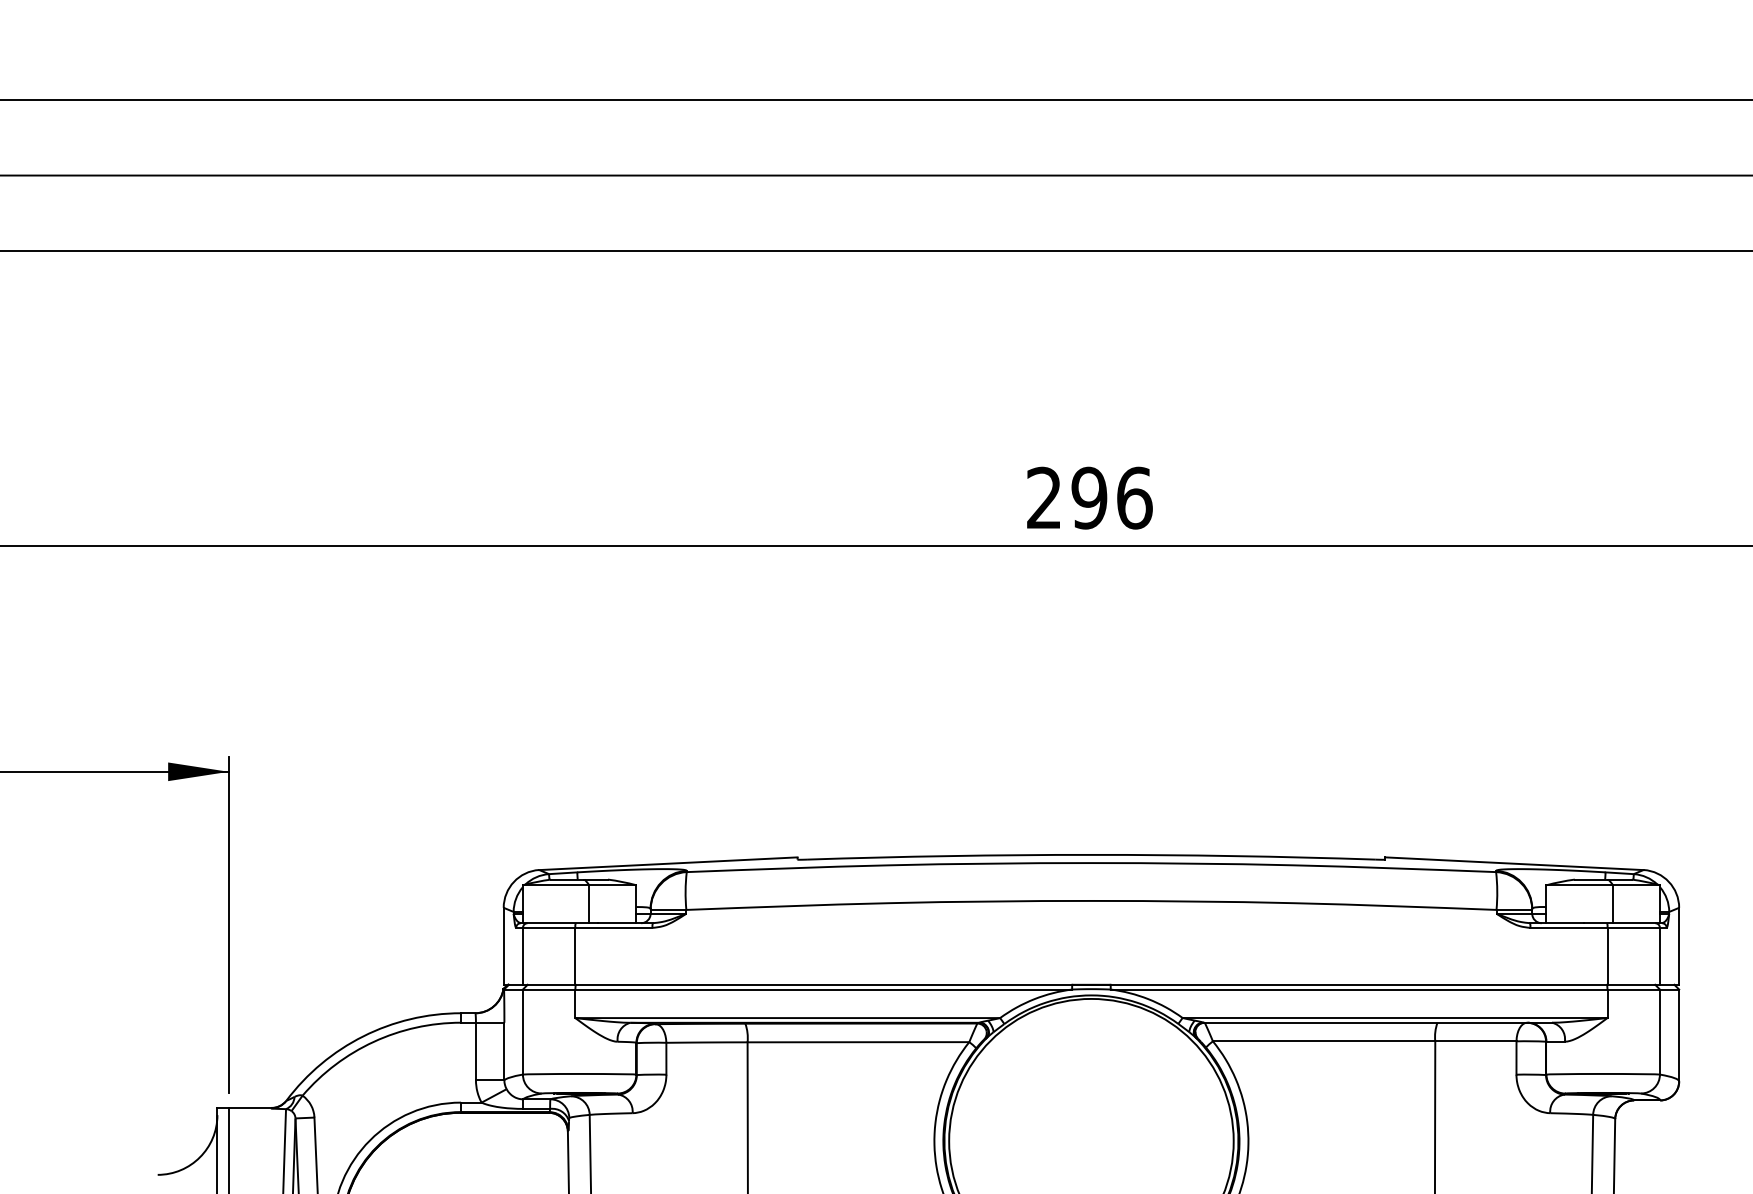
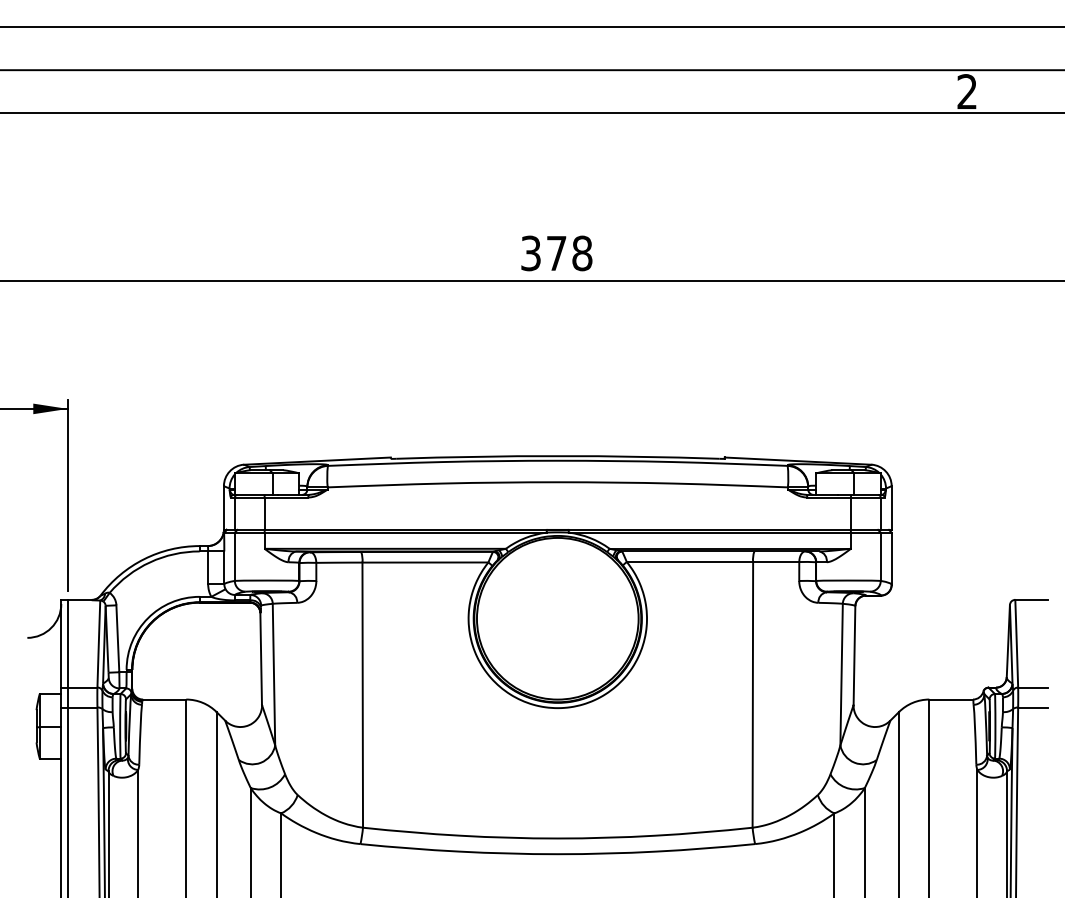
text: (1089, 498) -> (556, 253), 296 -> 378

